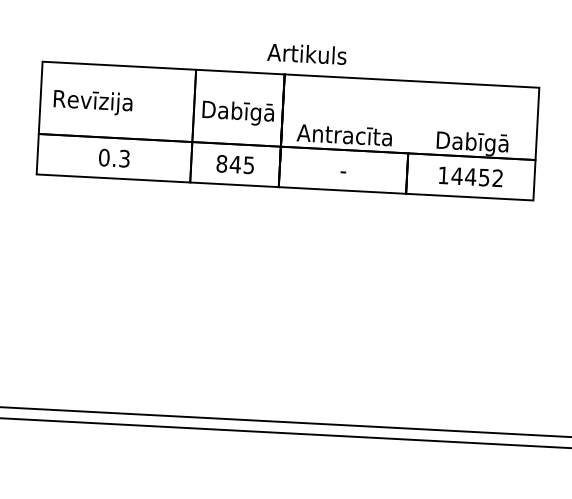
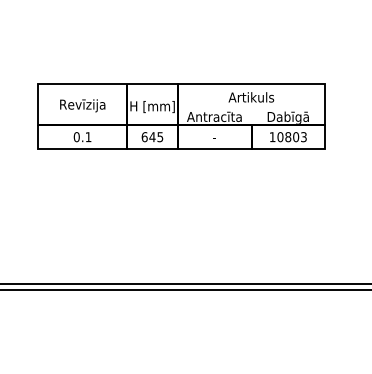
text: (307, 54) -> (251, 97), moved
text: (92, 102) -> (82, 105), moved
text: (238, 113) -> (152, 107), Dabīgā -> H [mm]
text: (124, 159) -> (88, 137), 0.3 -> 0.1
text: (221, 164) -> (144, 137), 845 -> 645
text: (476, 177) -> (291, 137), 14452 -> 10803

